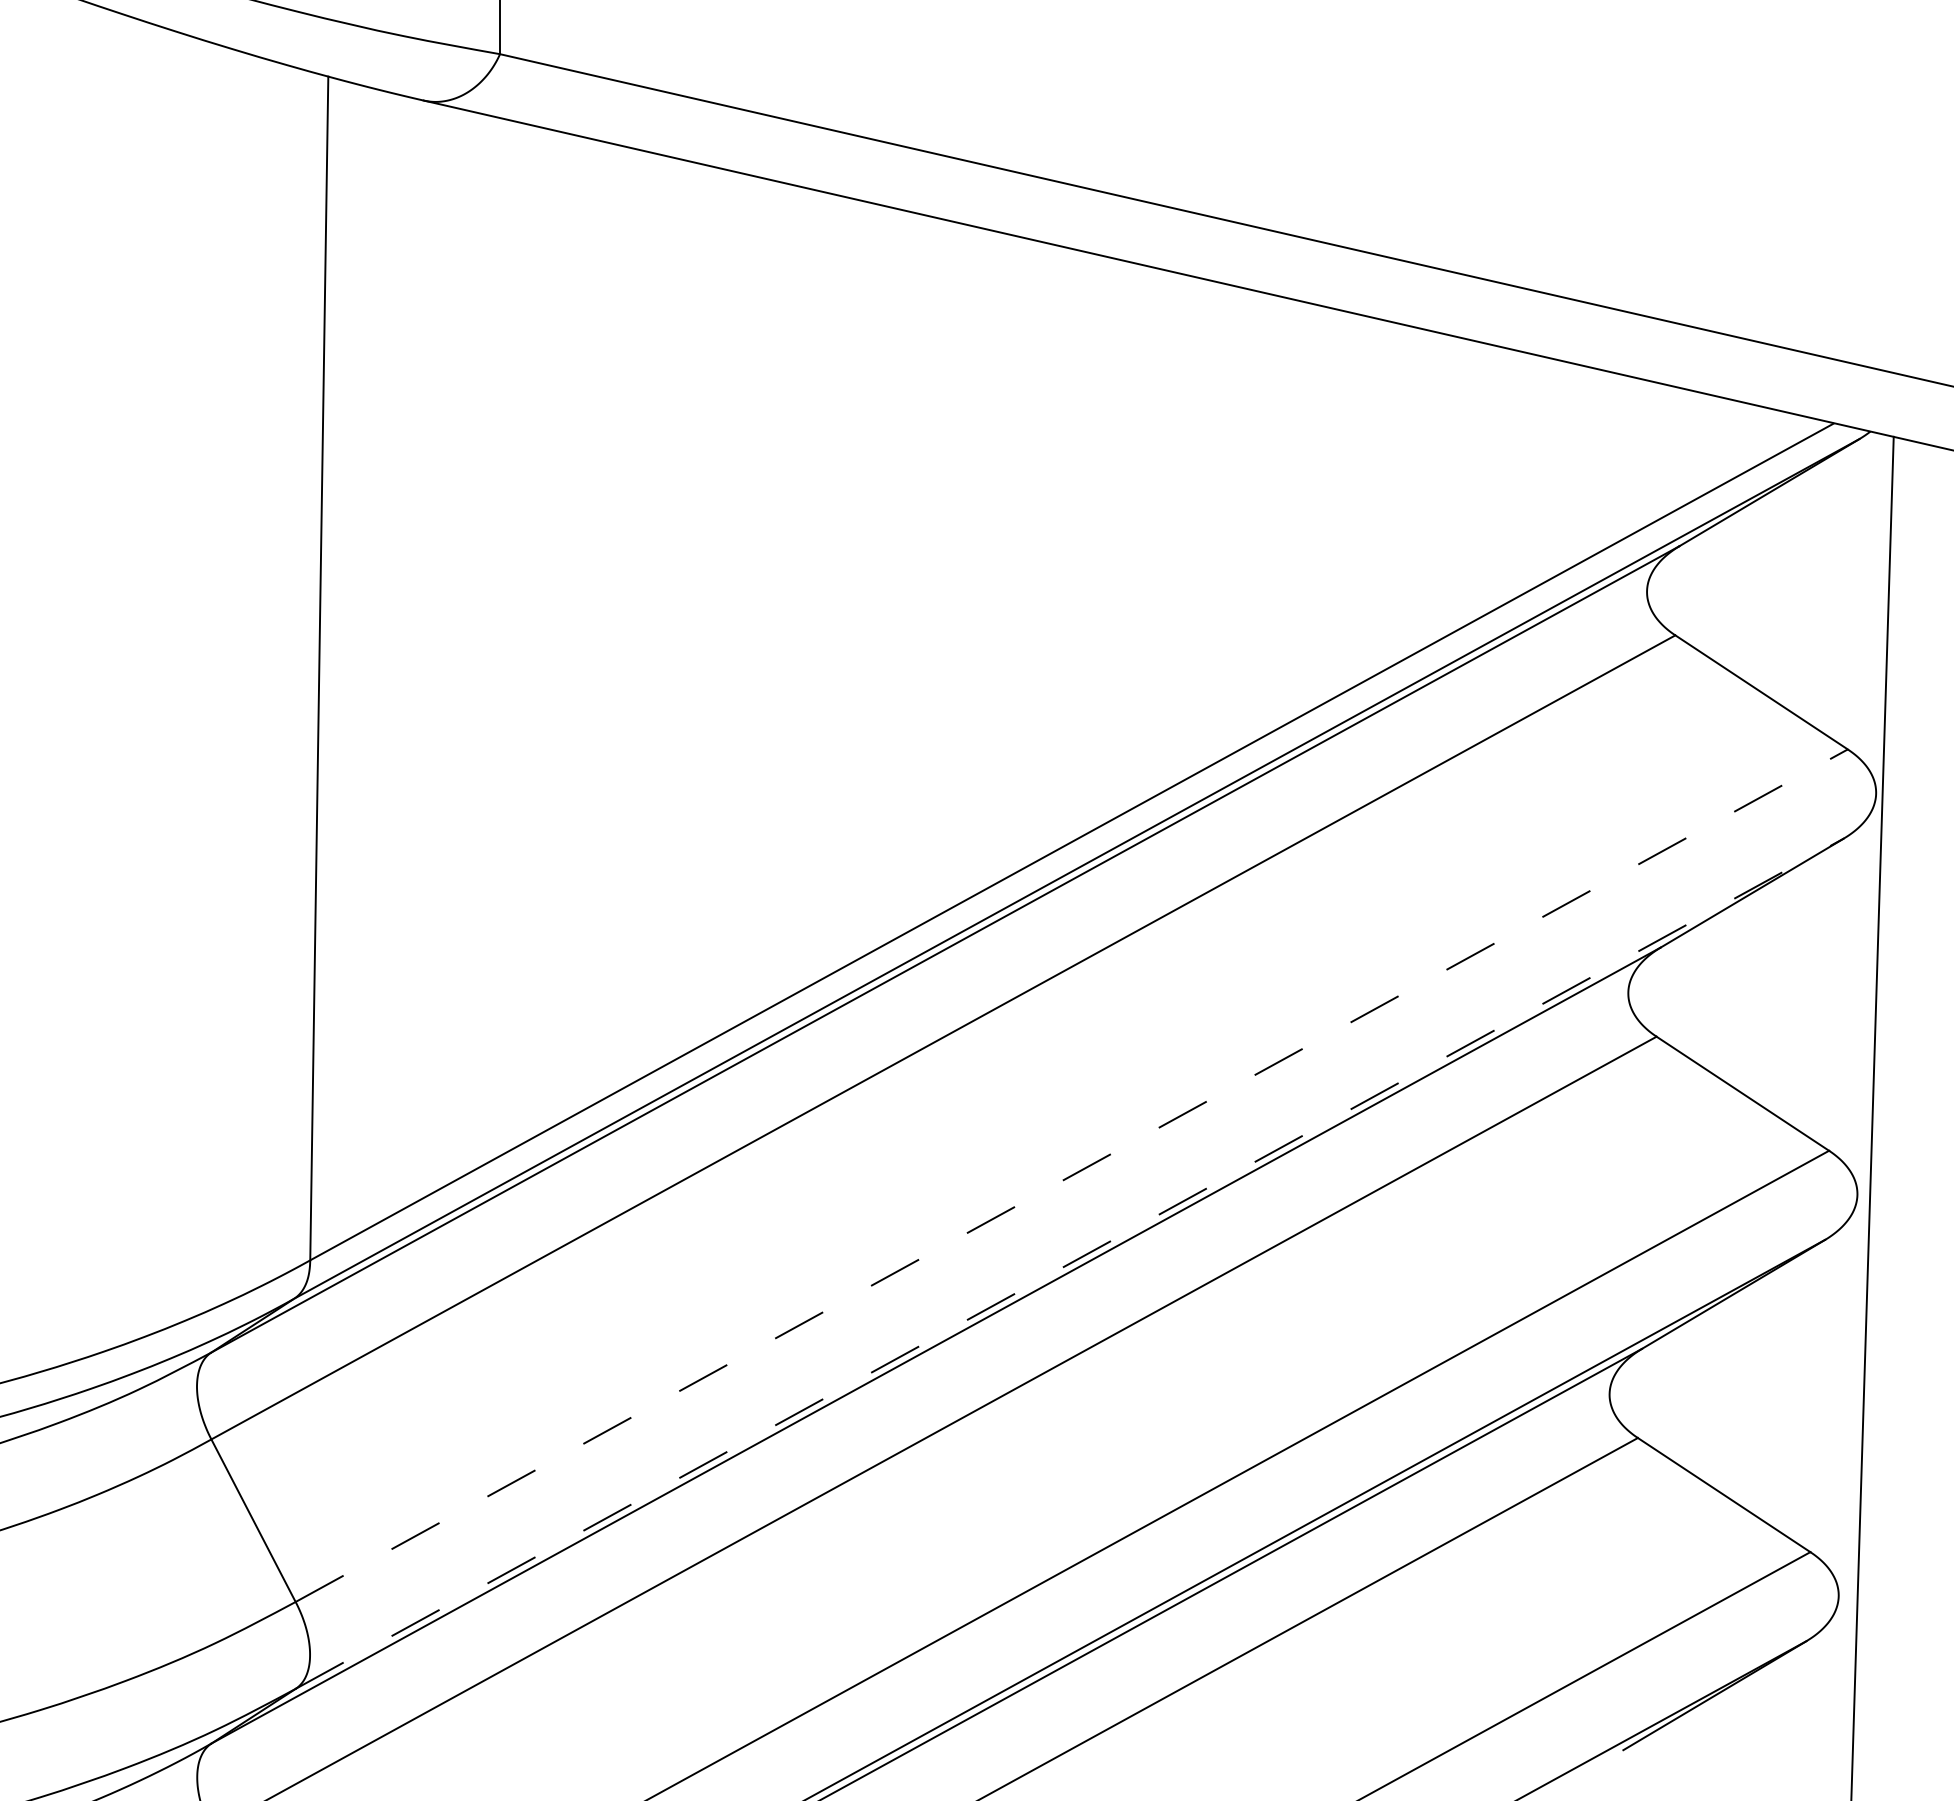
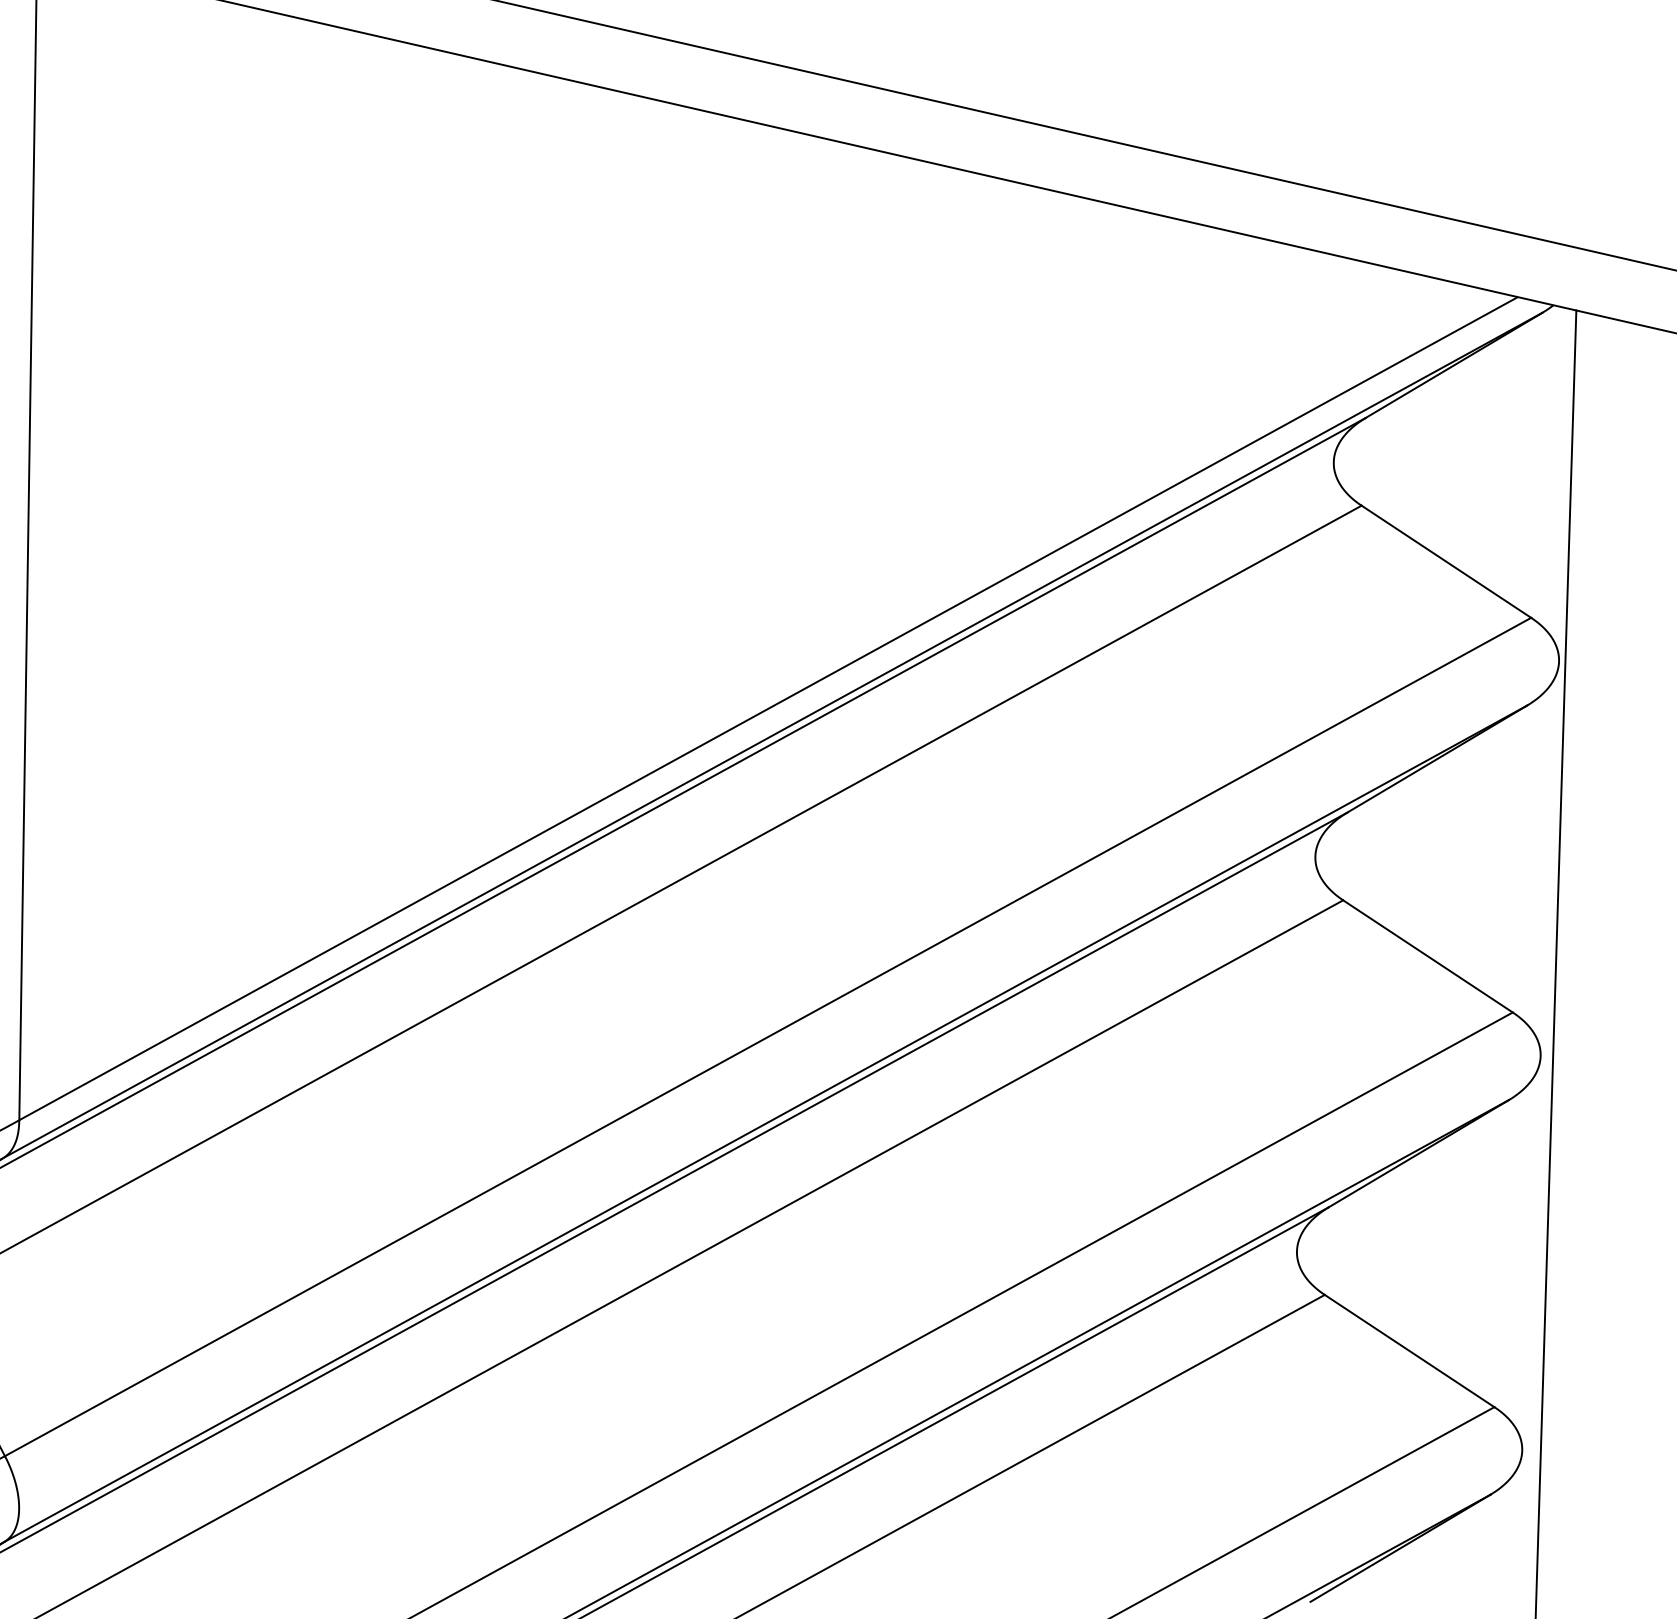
line: (1072, 1175) -> (768, 1036), dashed -> solid
line: (1070, 1263) -> (766, 1123), dashed -> solid

